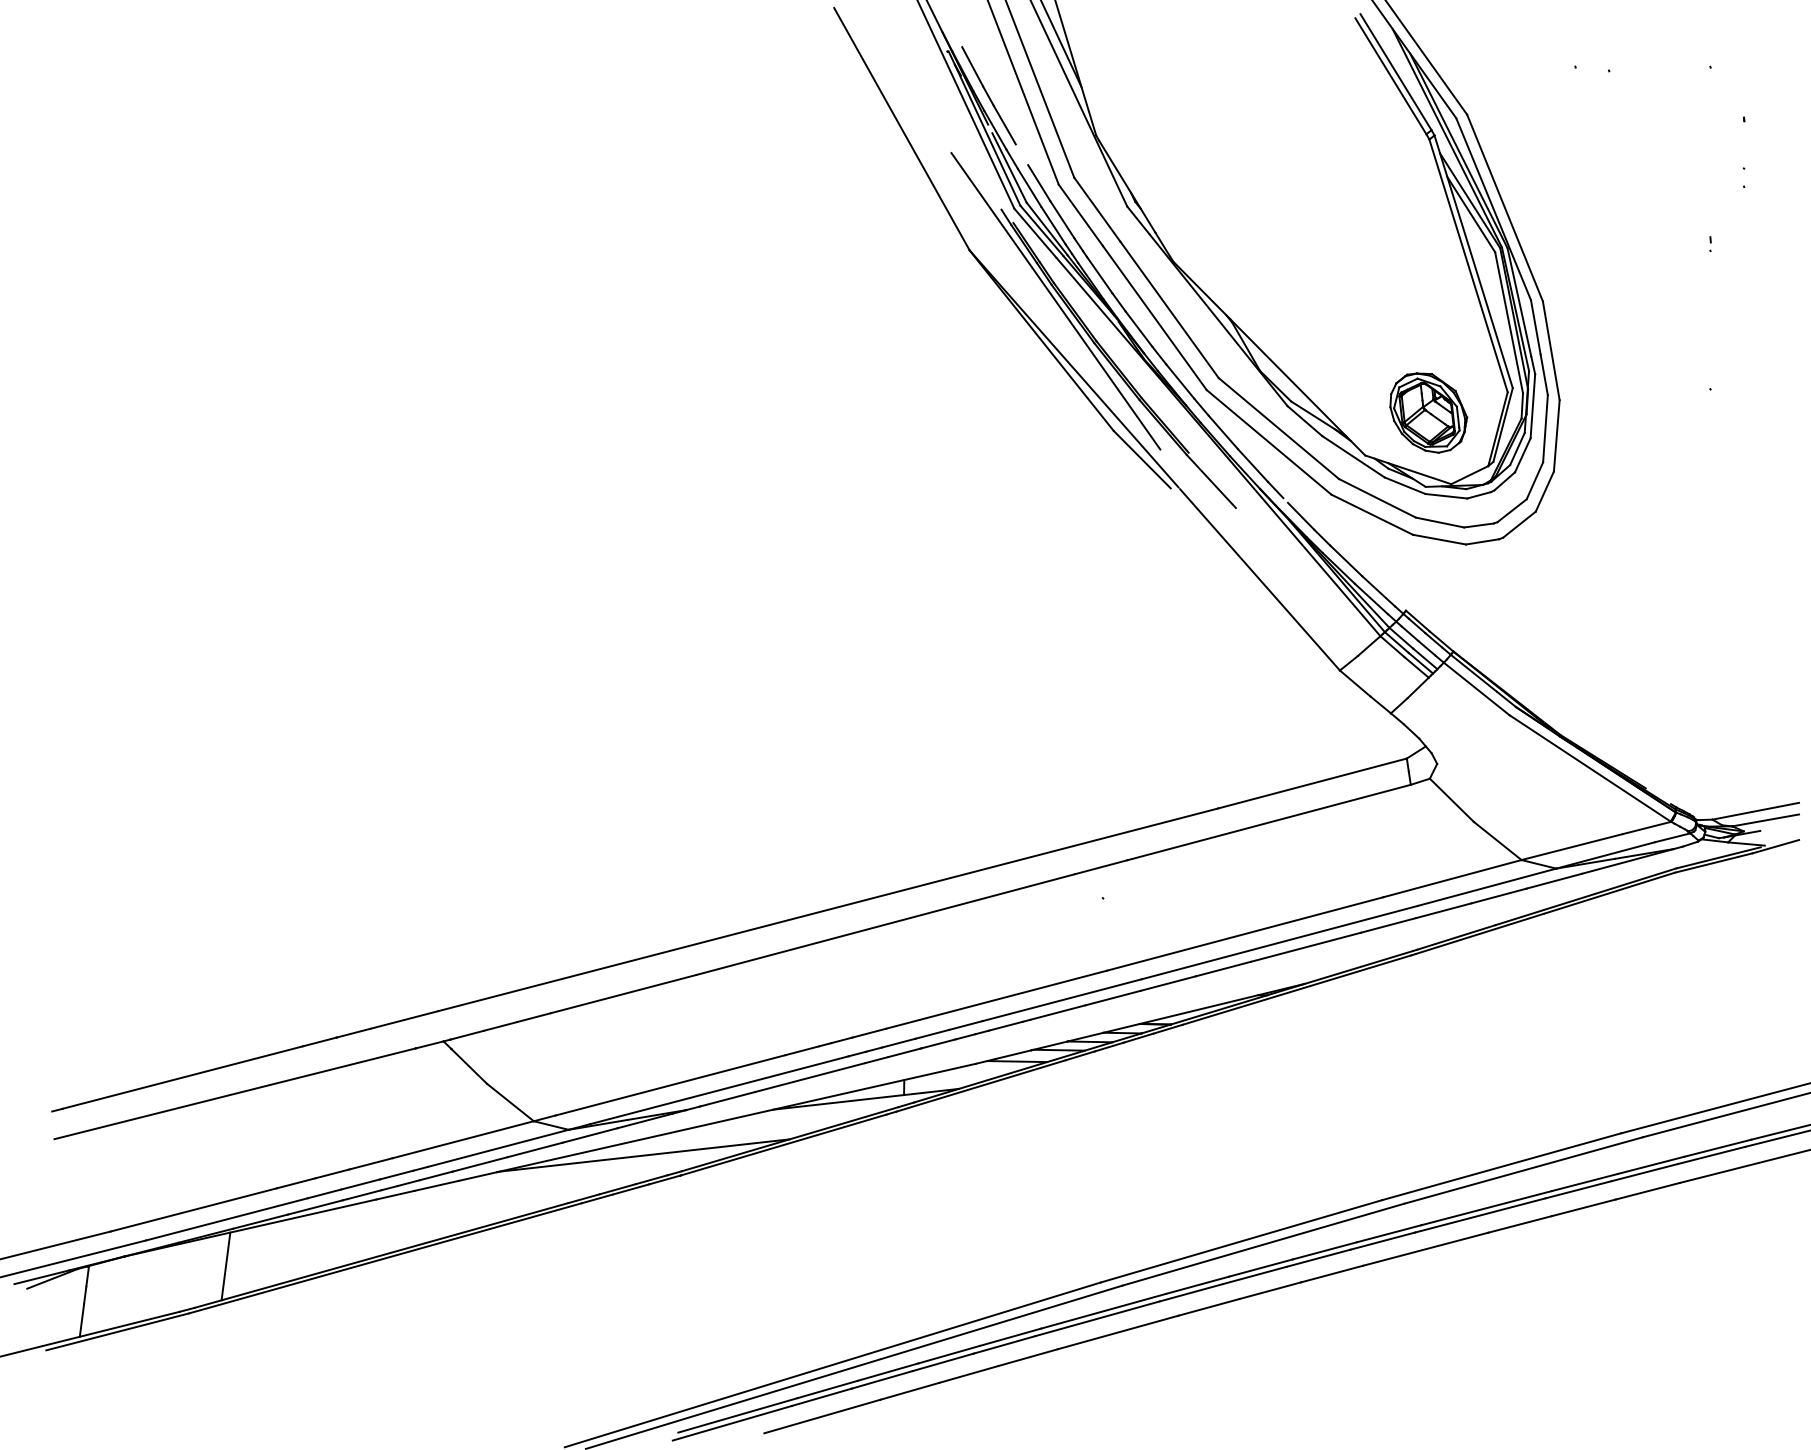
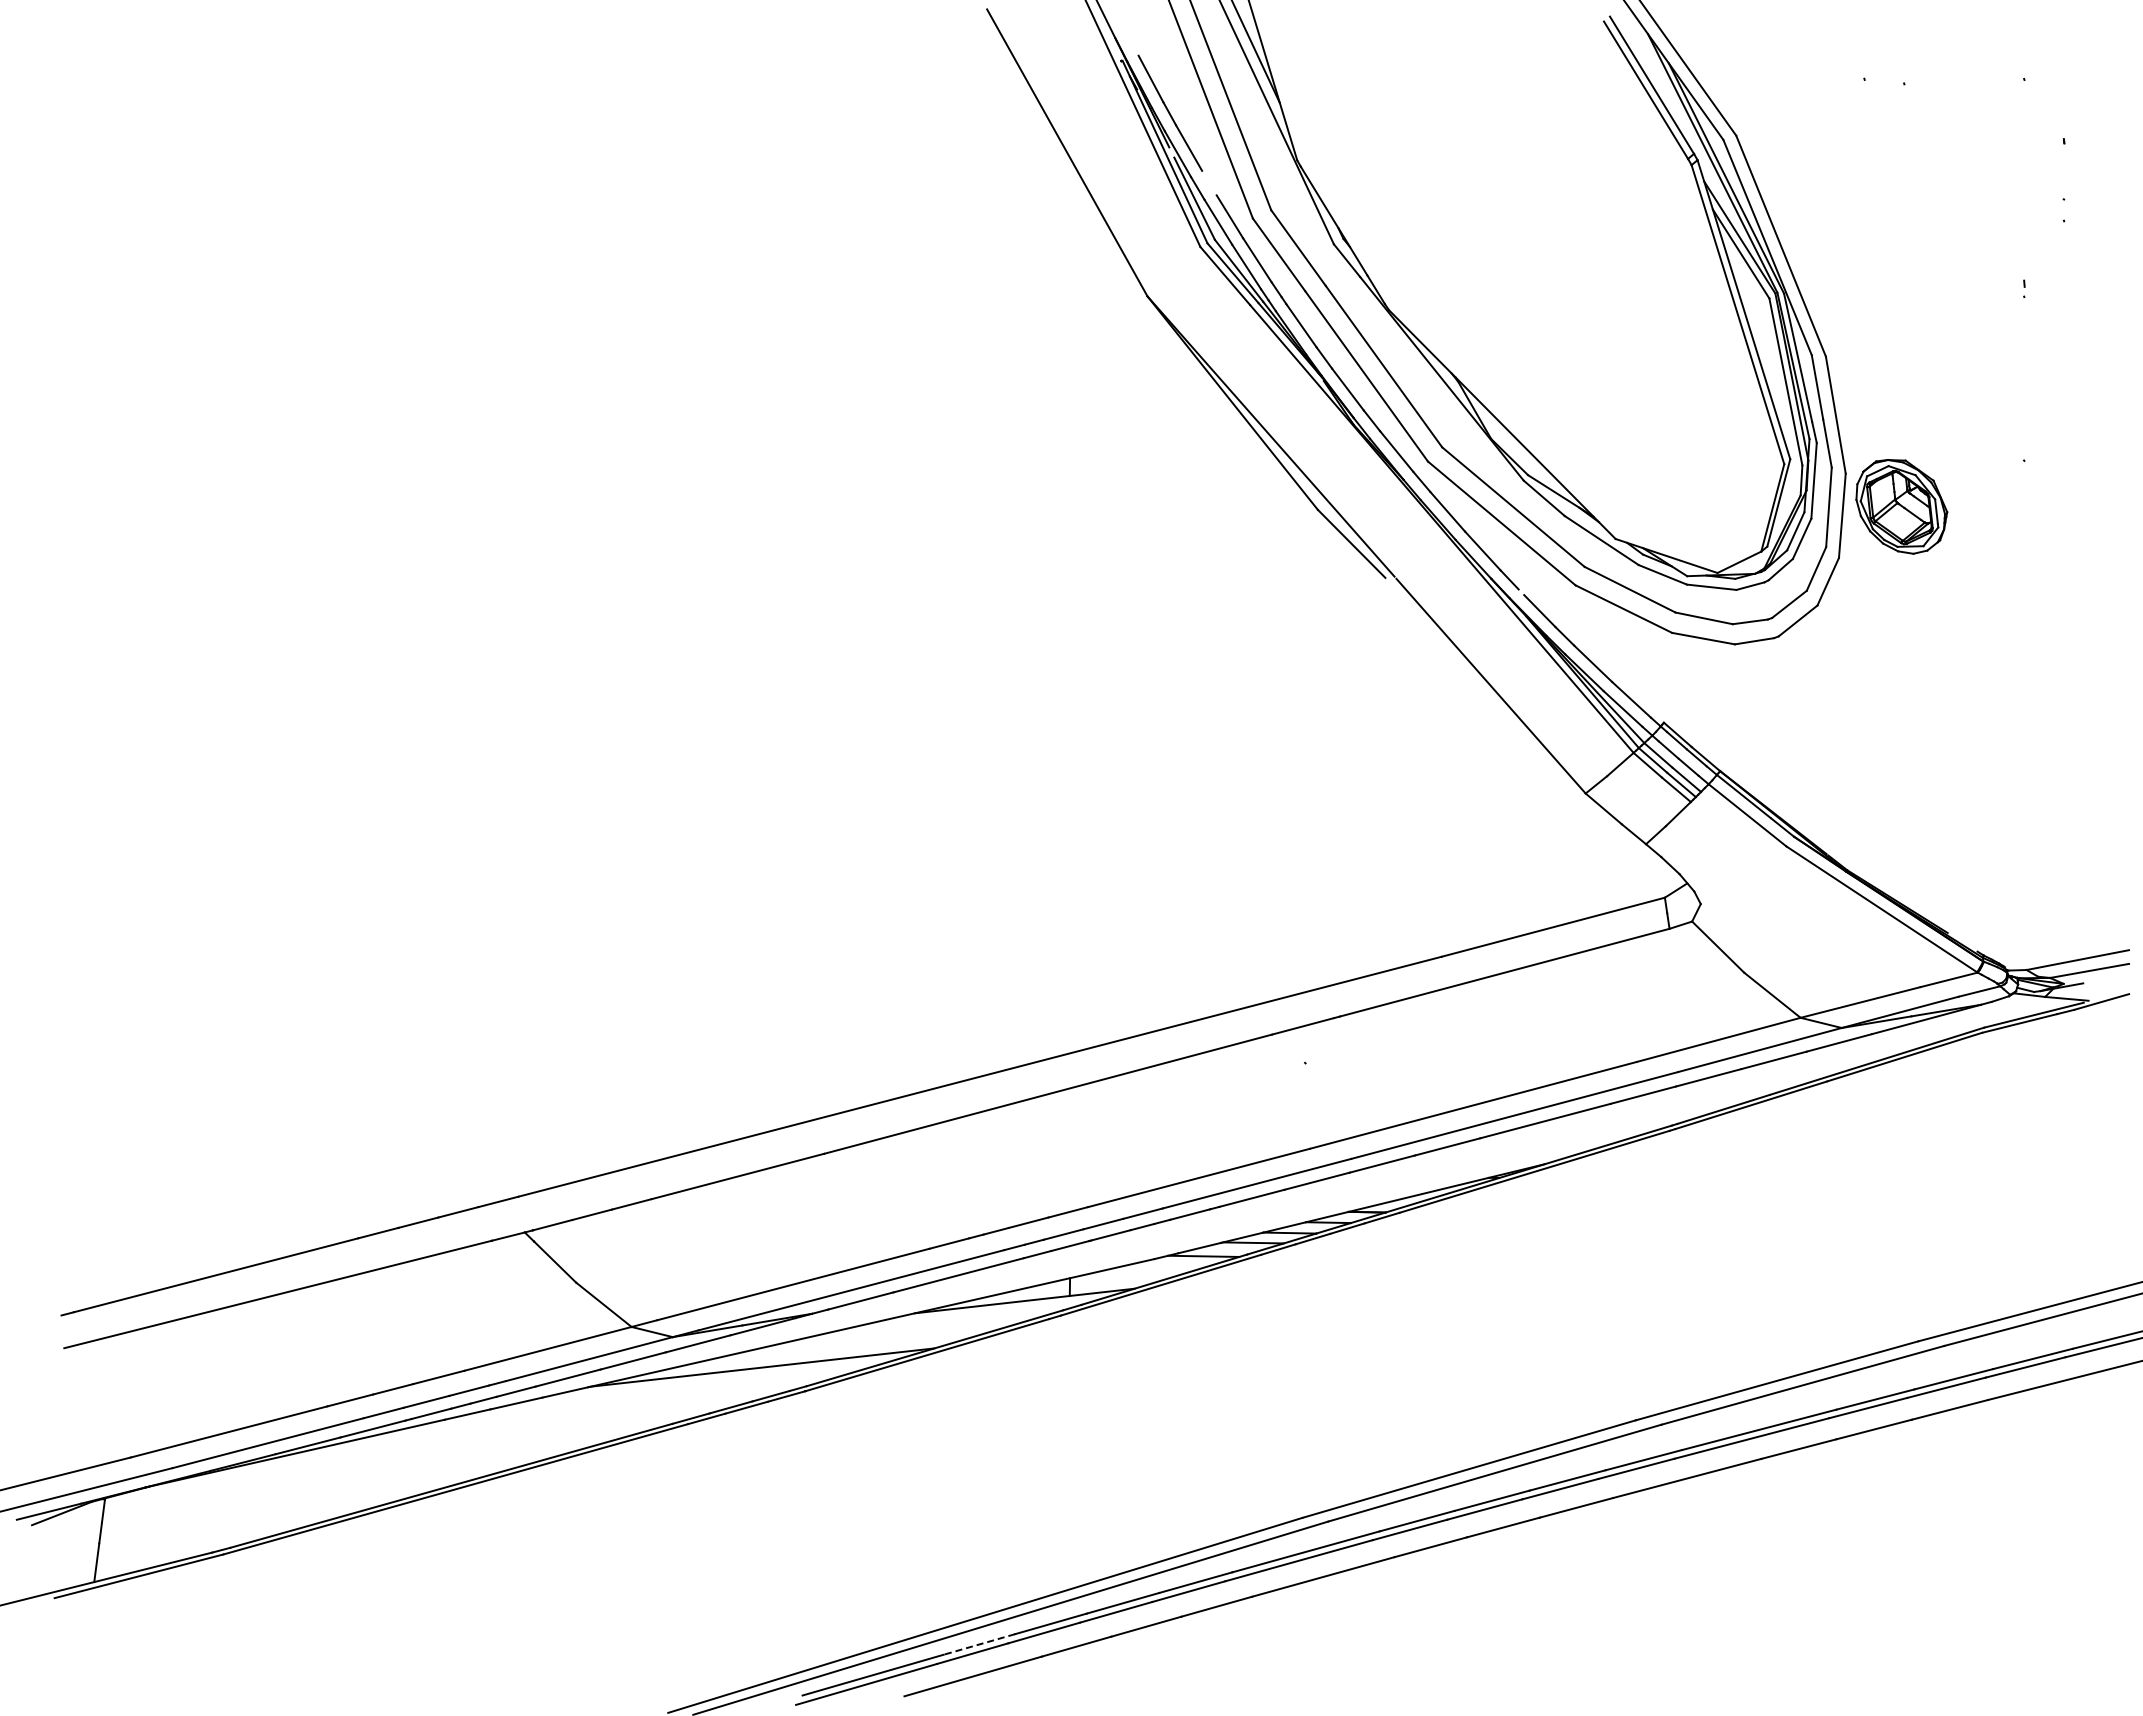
part: (1093, 330) -> (1294, 391), removed
part: (1428, 412) -> (1901, 506), moved
line: (226, 1266) -> (267, 1498), removed
line: (826, 1389) -> (978, 1644), solid -> dashed

